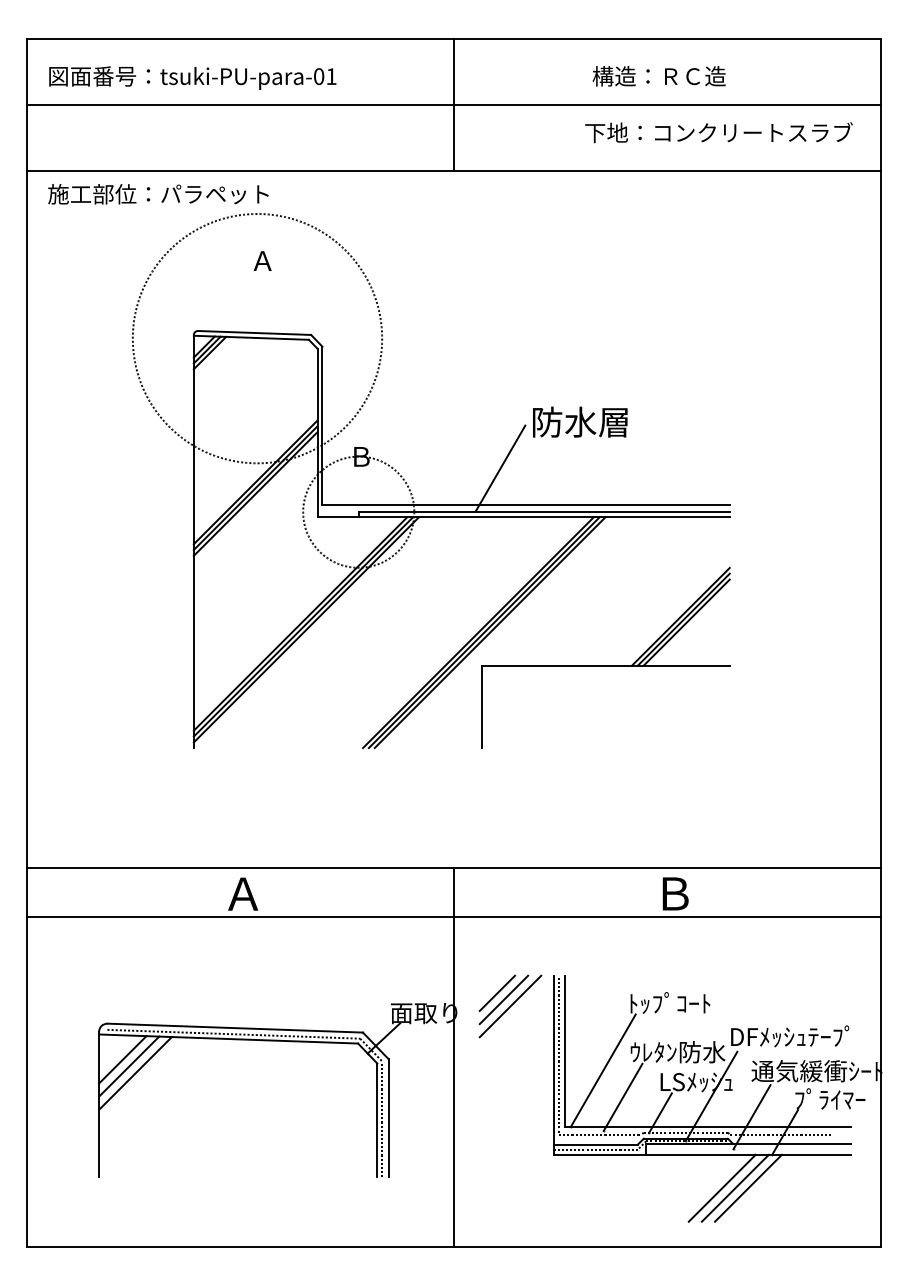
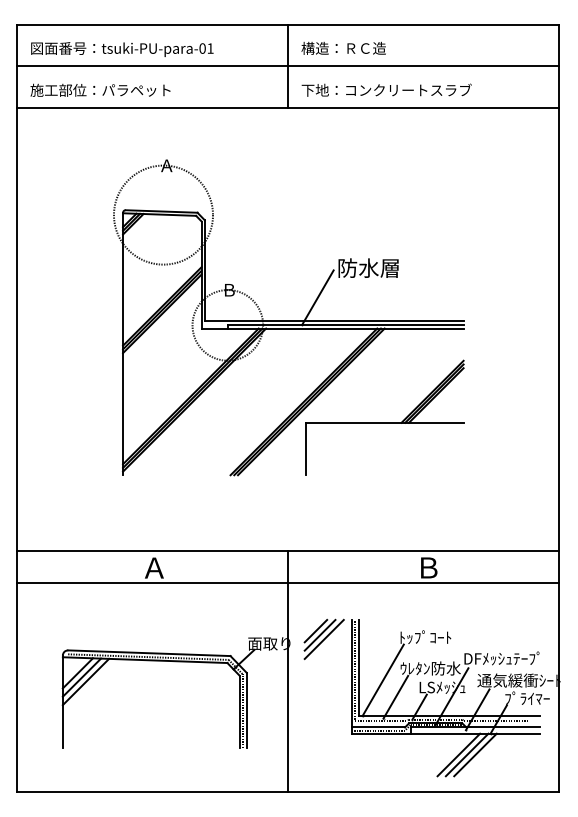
text: (658, 74) -> (343, 47), moved
text: (718, 131) -> (386, 89), moved
text: (158, 192) -> (100, 89), moved
circle: (257, 337) -> (163, 214), size x0.62

